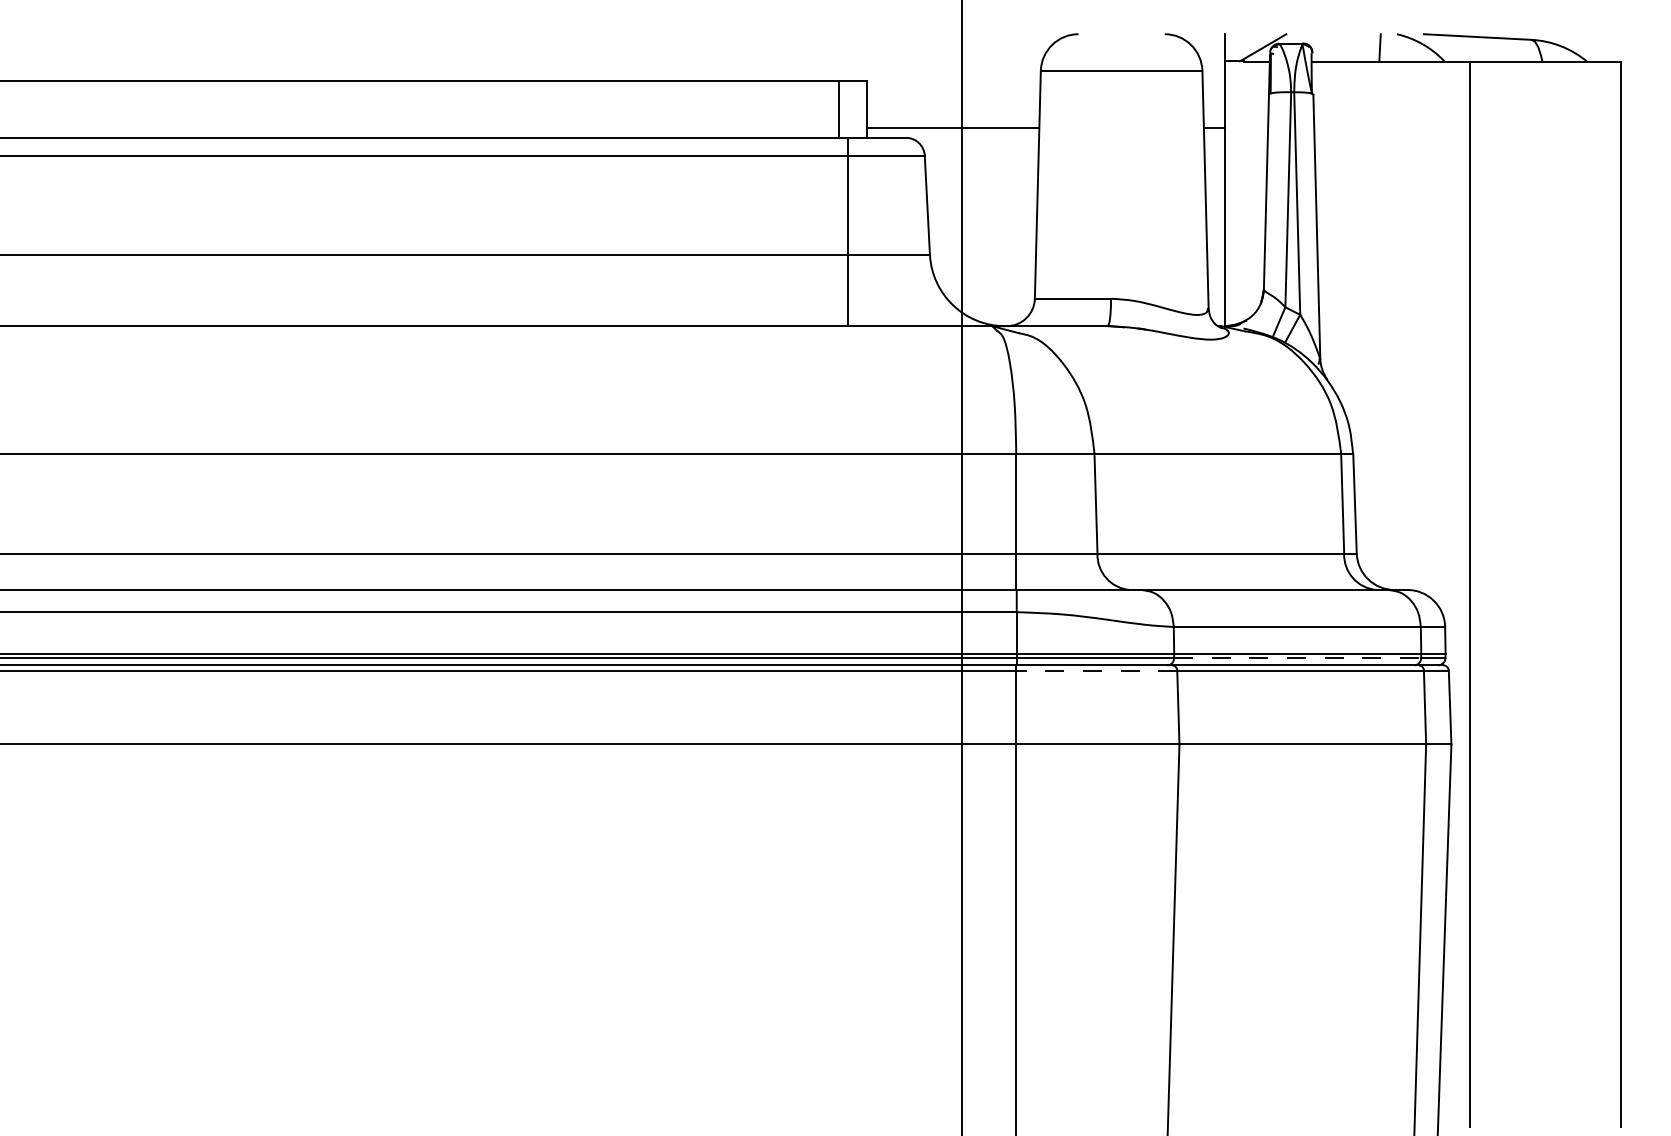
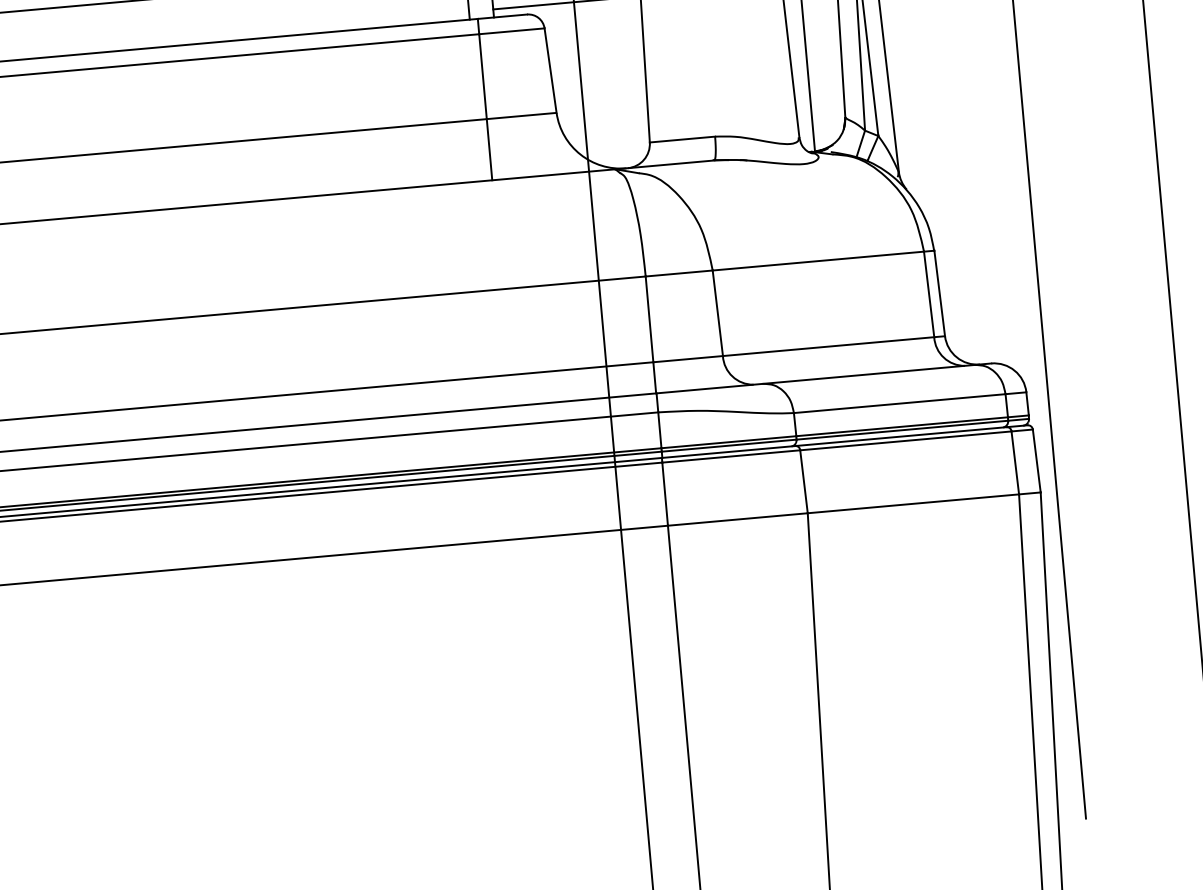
line: (1297, 658) -> (902, 430), dashed -> solid
line: (1096, 670) -> (731, 456), dashed -> solid

